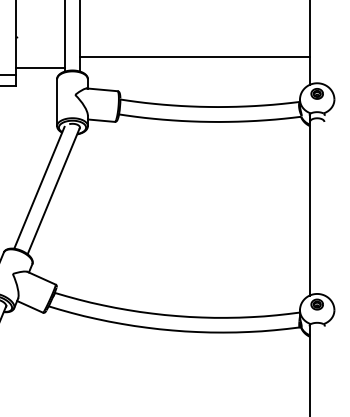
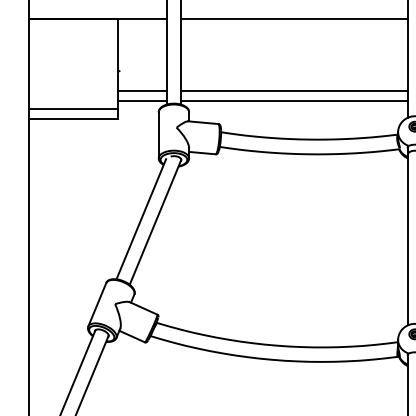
line: (40, 57) -> (142, 90), added
line: (194, 68) -> (294, 101), added

